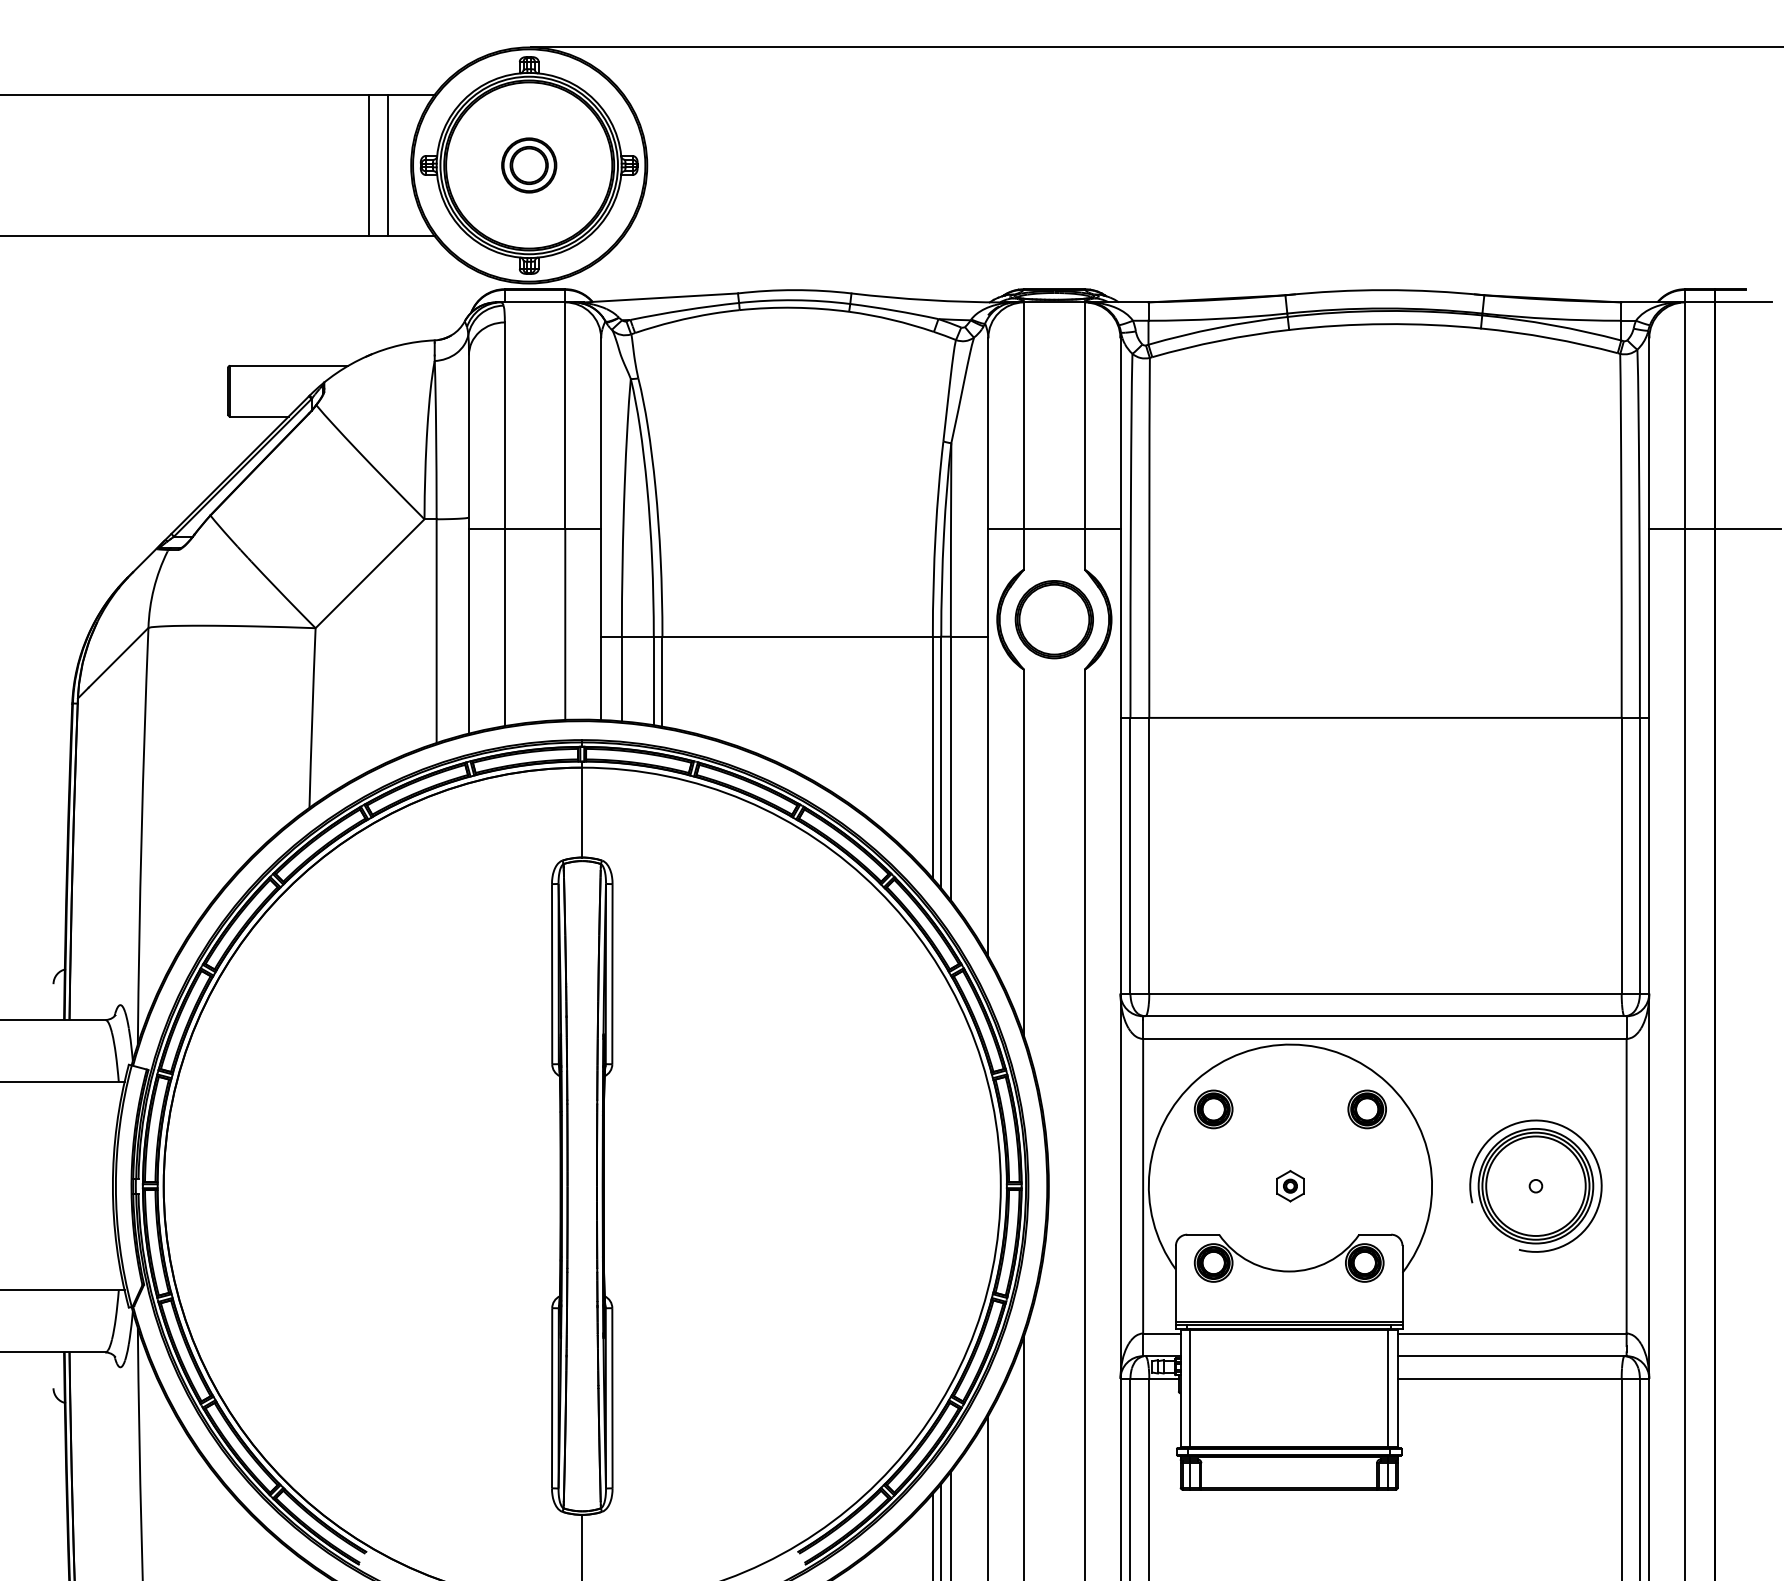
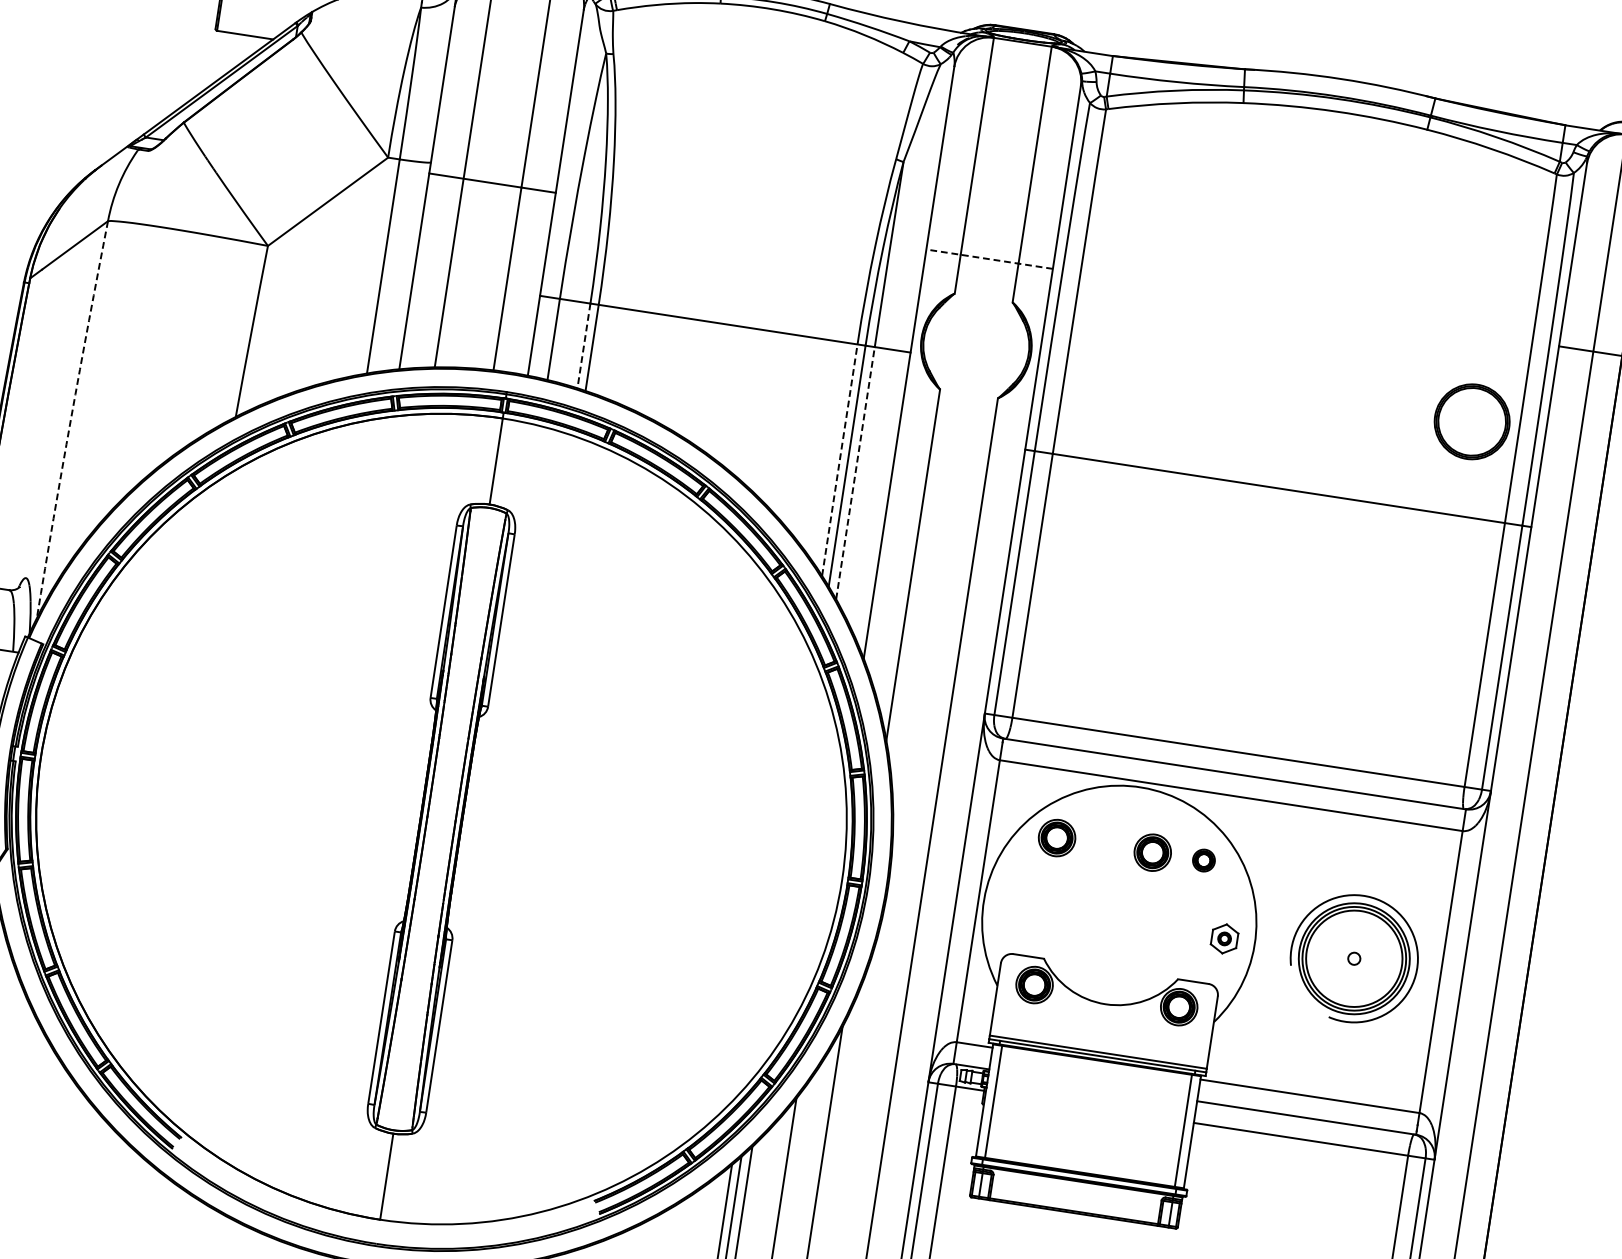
line: (1053, 529) -> (988, 259), solid -> dashed
part: (1053, 619) -> (1471, 421), moved
line: (653, 681) -> (583, 346), solid -> dashed
line: (932, 757) -> (839, 460), solid -> dashed
line: (950, 768) -> (855, 473), solid -> dashed
arc: (141, 836) -> (70, 419), solid -> dashed
part: (1313, 1109) -> (1152, 852), added
part: (1366, 1109) -> (1203, 860), size x0.6
part: (1290, 1186) -> (1224, 939), moved

